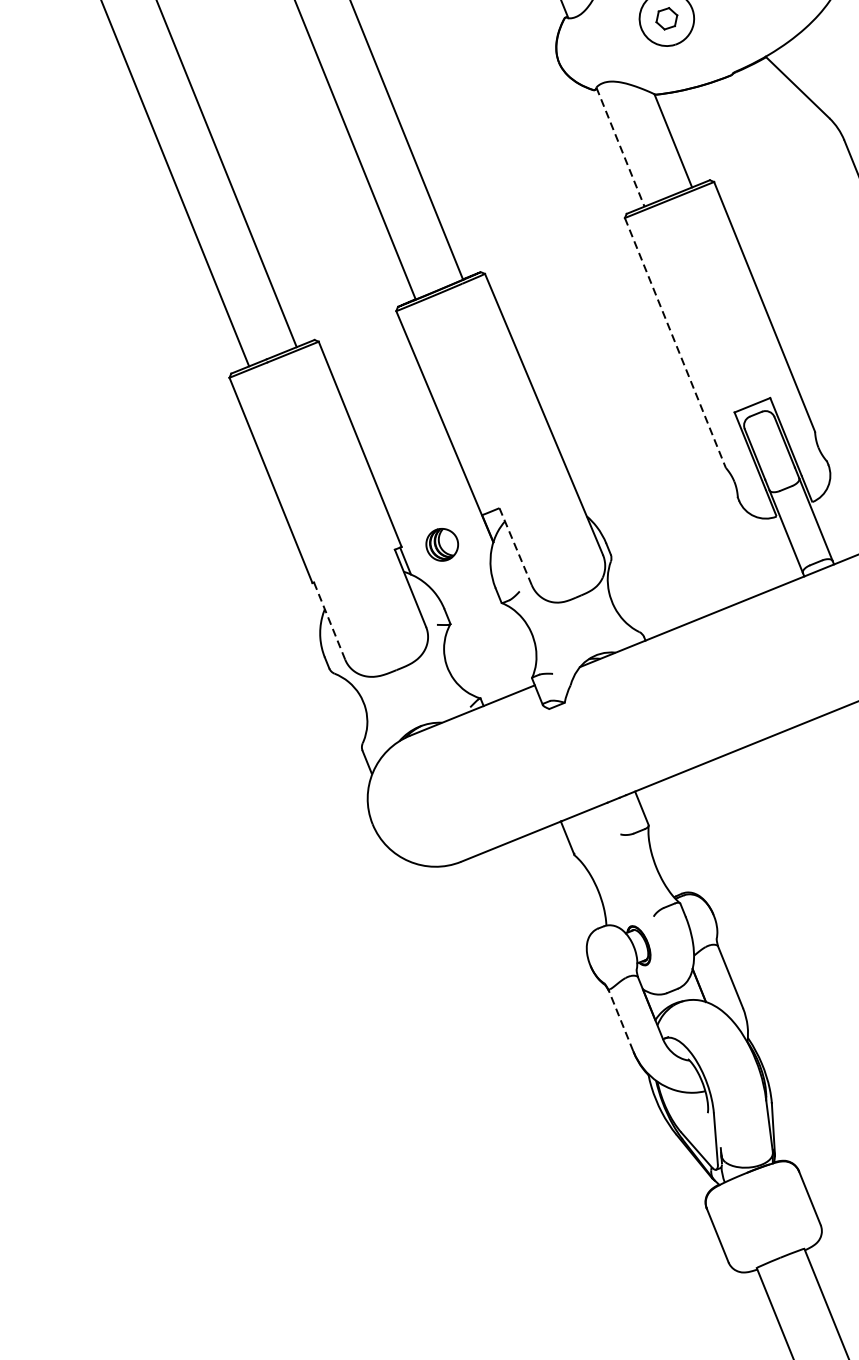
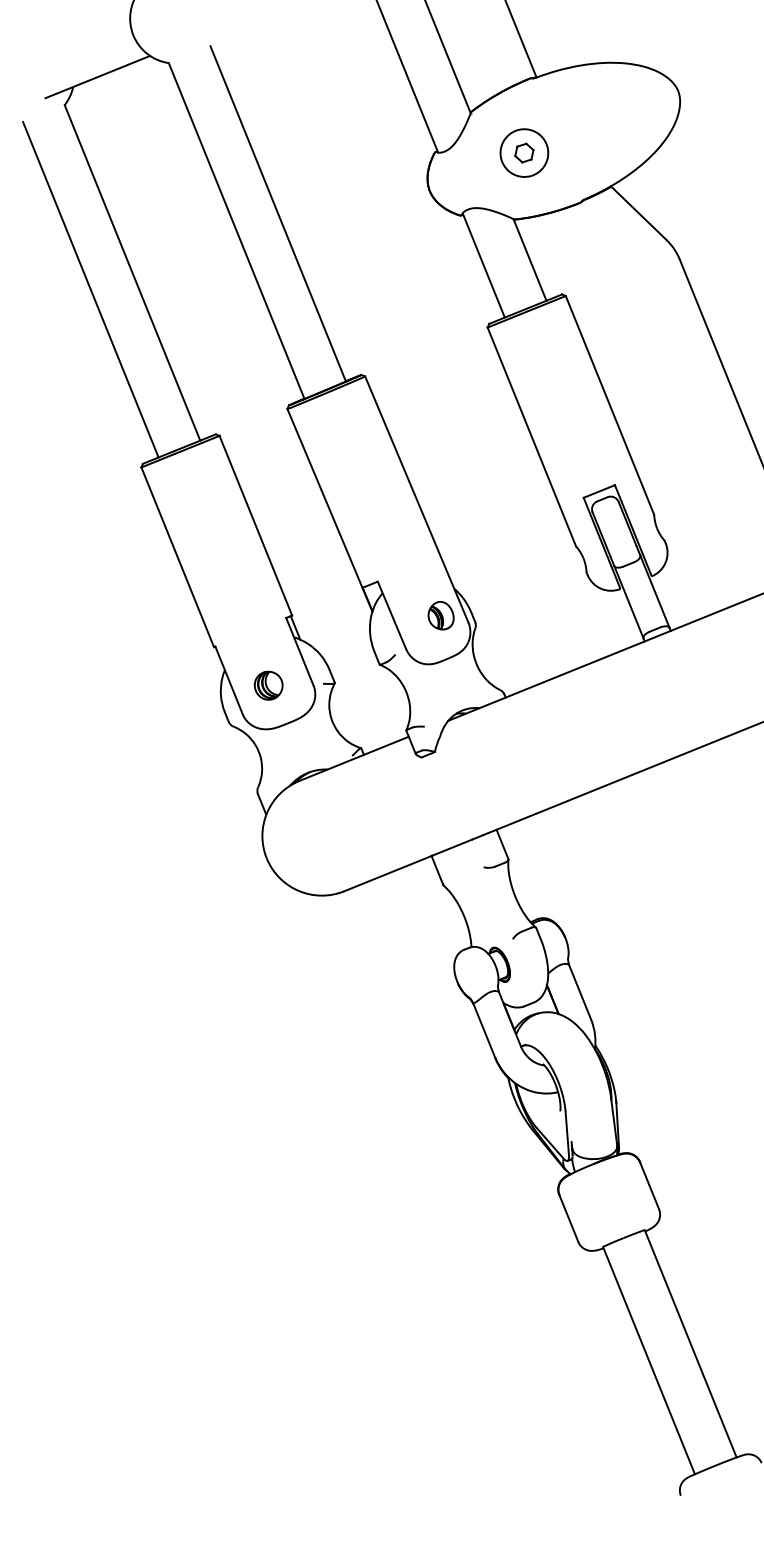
line: (620, 147) -> (483, 265), dashed -> solid
line: (674, 342) -> (531, 436), dashed -> solid
part: (442, 544) -> (268, 685), moved
line: (515, 546) -> (391, 615), dashed -> solid
part: (571, 546) -> (440, 615), added
line: (330, 621) -> (229, 680), dashed -> solid
line: (620, 1019) -> (483, 1029), dashed -> solid

